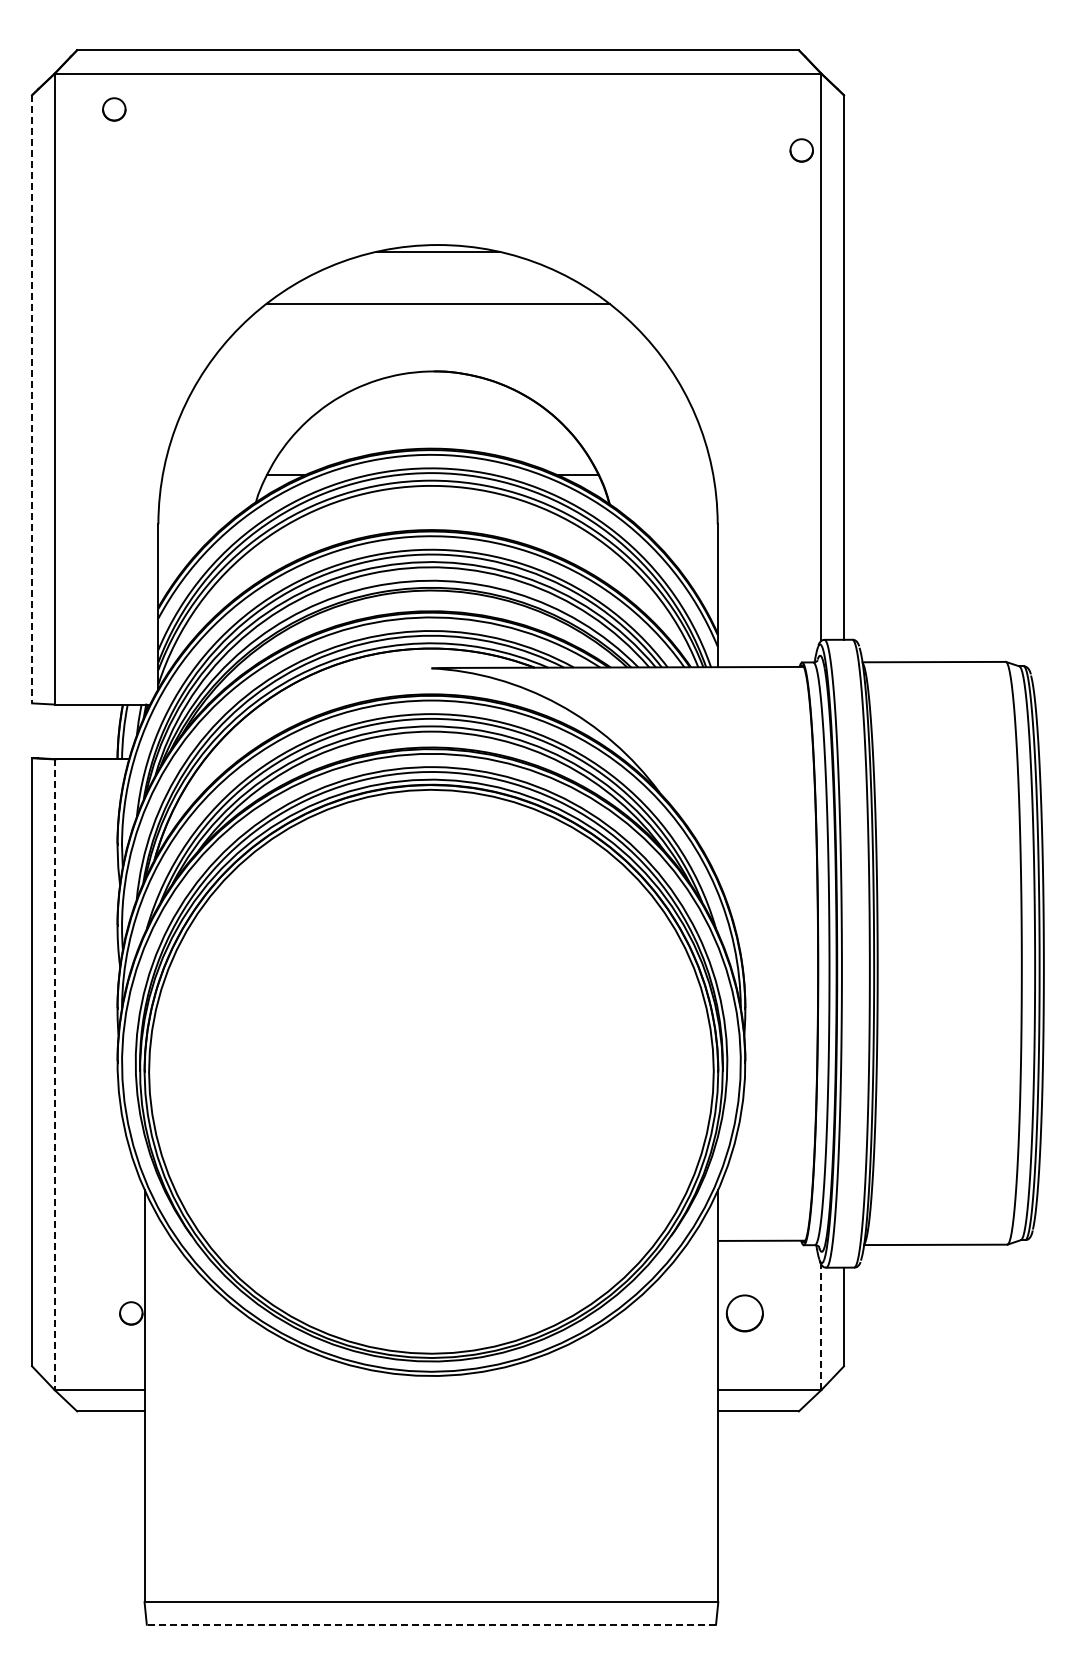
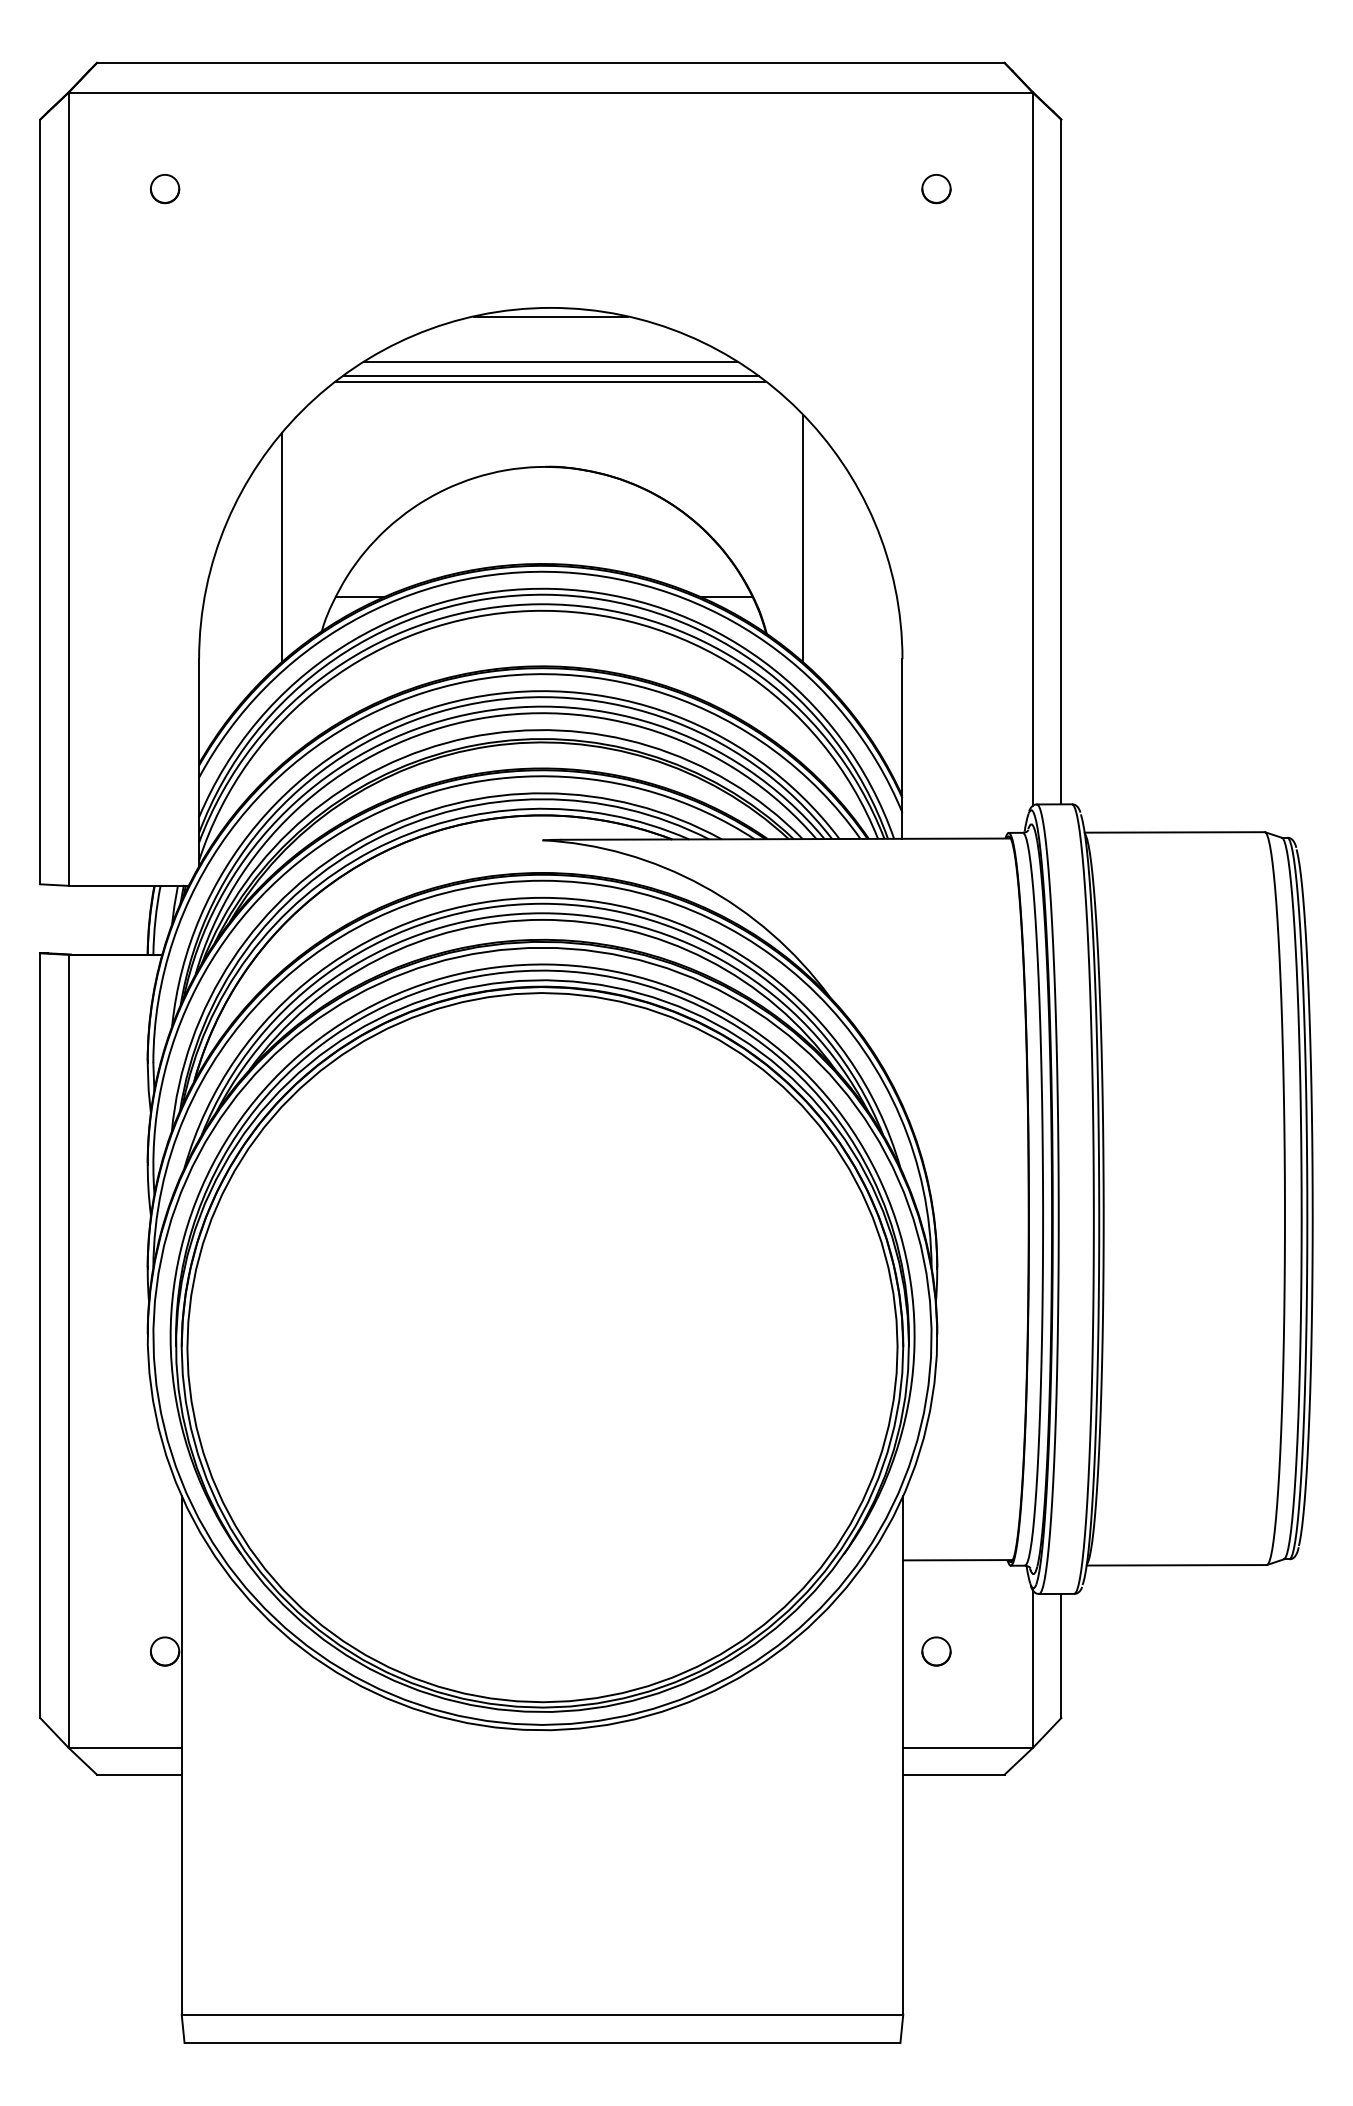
circle: (114, 109) -> (165, 189), moved
circle: (801, 150) -> (936, 189), moved
line: (437, 287) -> (550, 361), added
line: (437, 299) -> (550, 376), added
line: (32, 399) -> (40, 502), dashed -> solid
line: (638, 428) -> (802, 538), added
line: (223, 435) -> (280, 547), added
line: (54, 1075) -> (68, 1352), dashed -> solid
circle: (744, 1313) -> (936, 1651), size x0.62
line: (821, 1327) -> (1033, 1669), dashed -> solid
line: (431, 1624) -> (542, 2042), dashed -> solid

